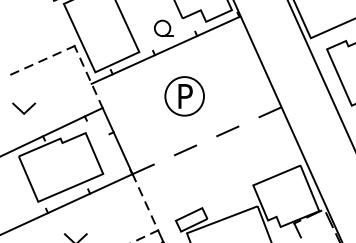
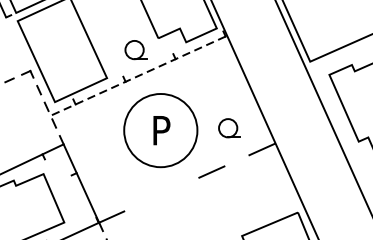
line: (165, 50) -> (138, 76), solid -> dashed
part: (242, 93) -> (229, 127), added
circle: (184, 96) -> (160, 130), size x1.6
line: (185, 150) -> (161, 194), removed

